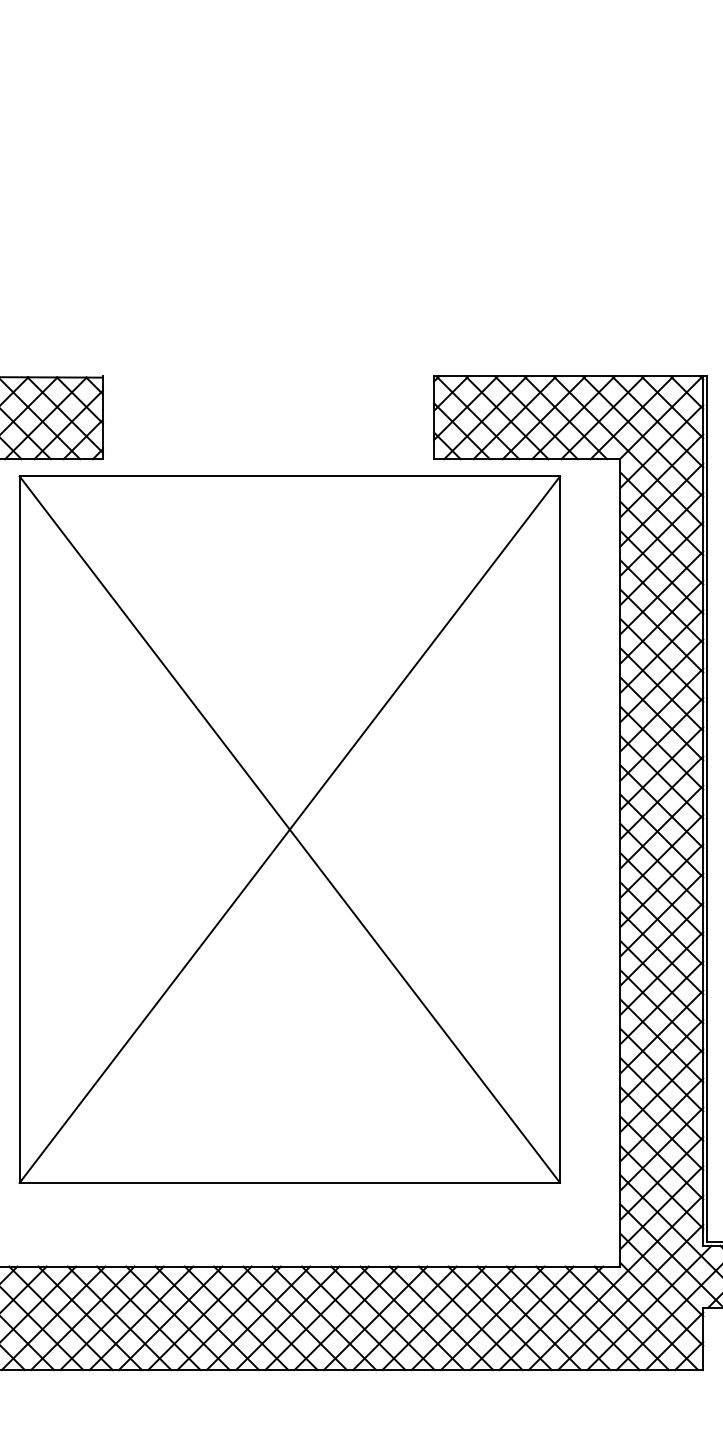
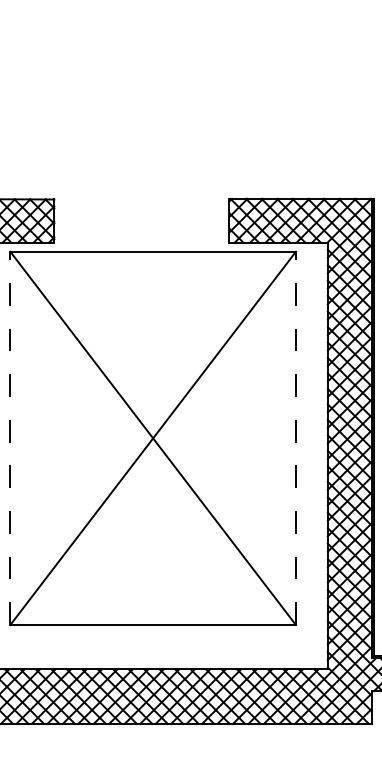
line: (19, 829) -> (10, 438), solid -> dashed
line: (559, 829) -> (295, 438), solid -> dashed

